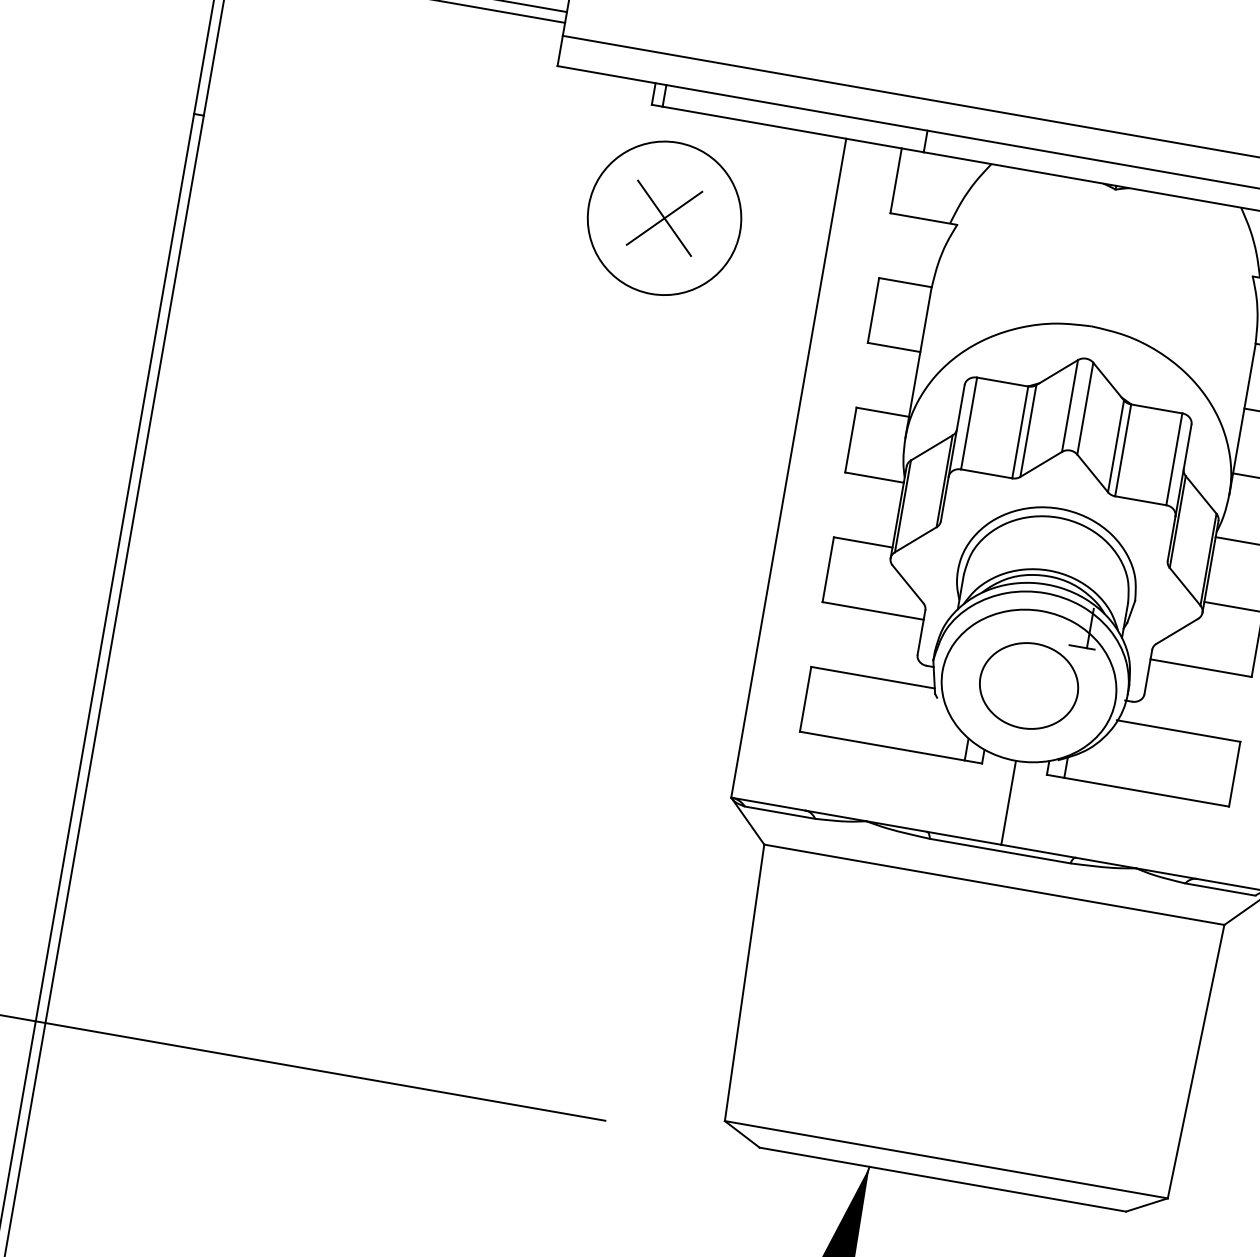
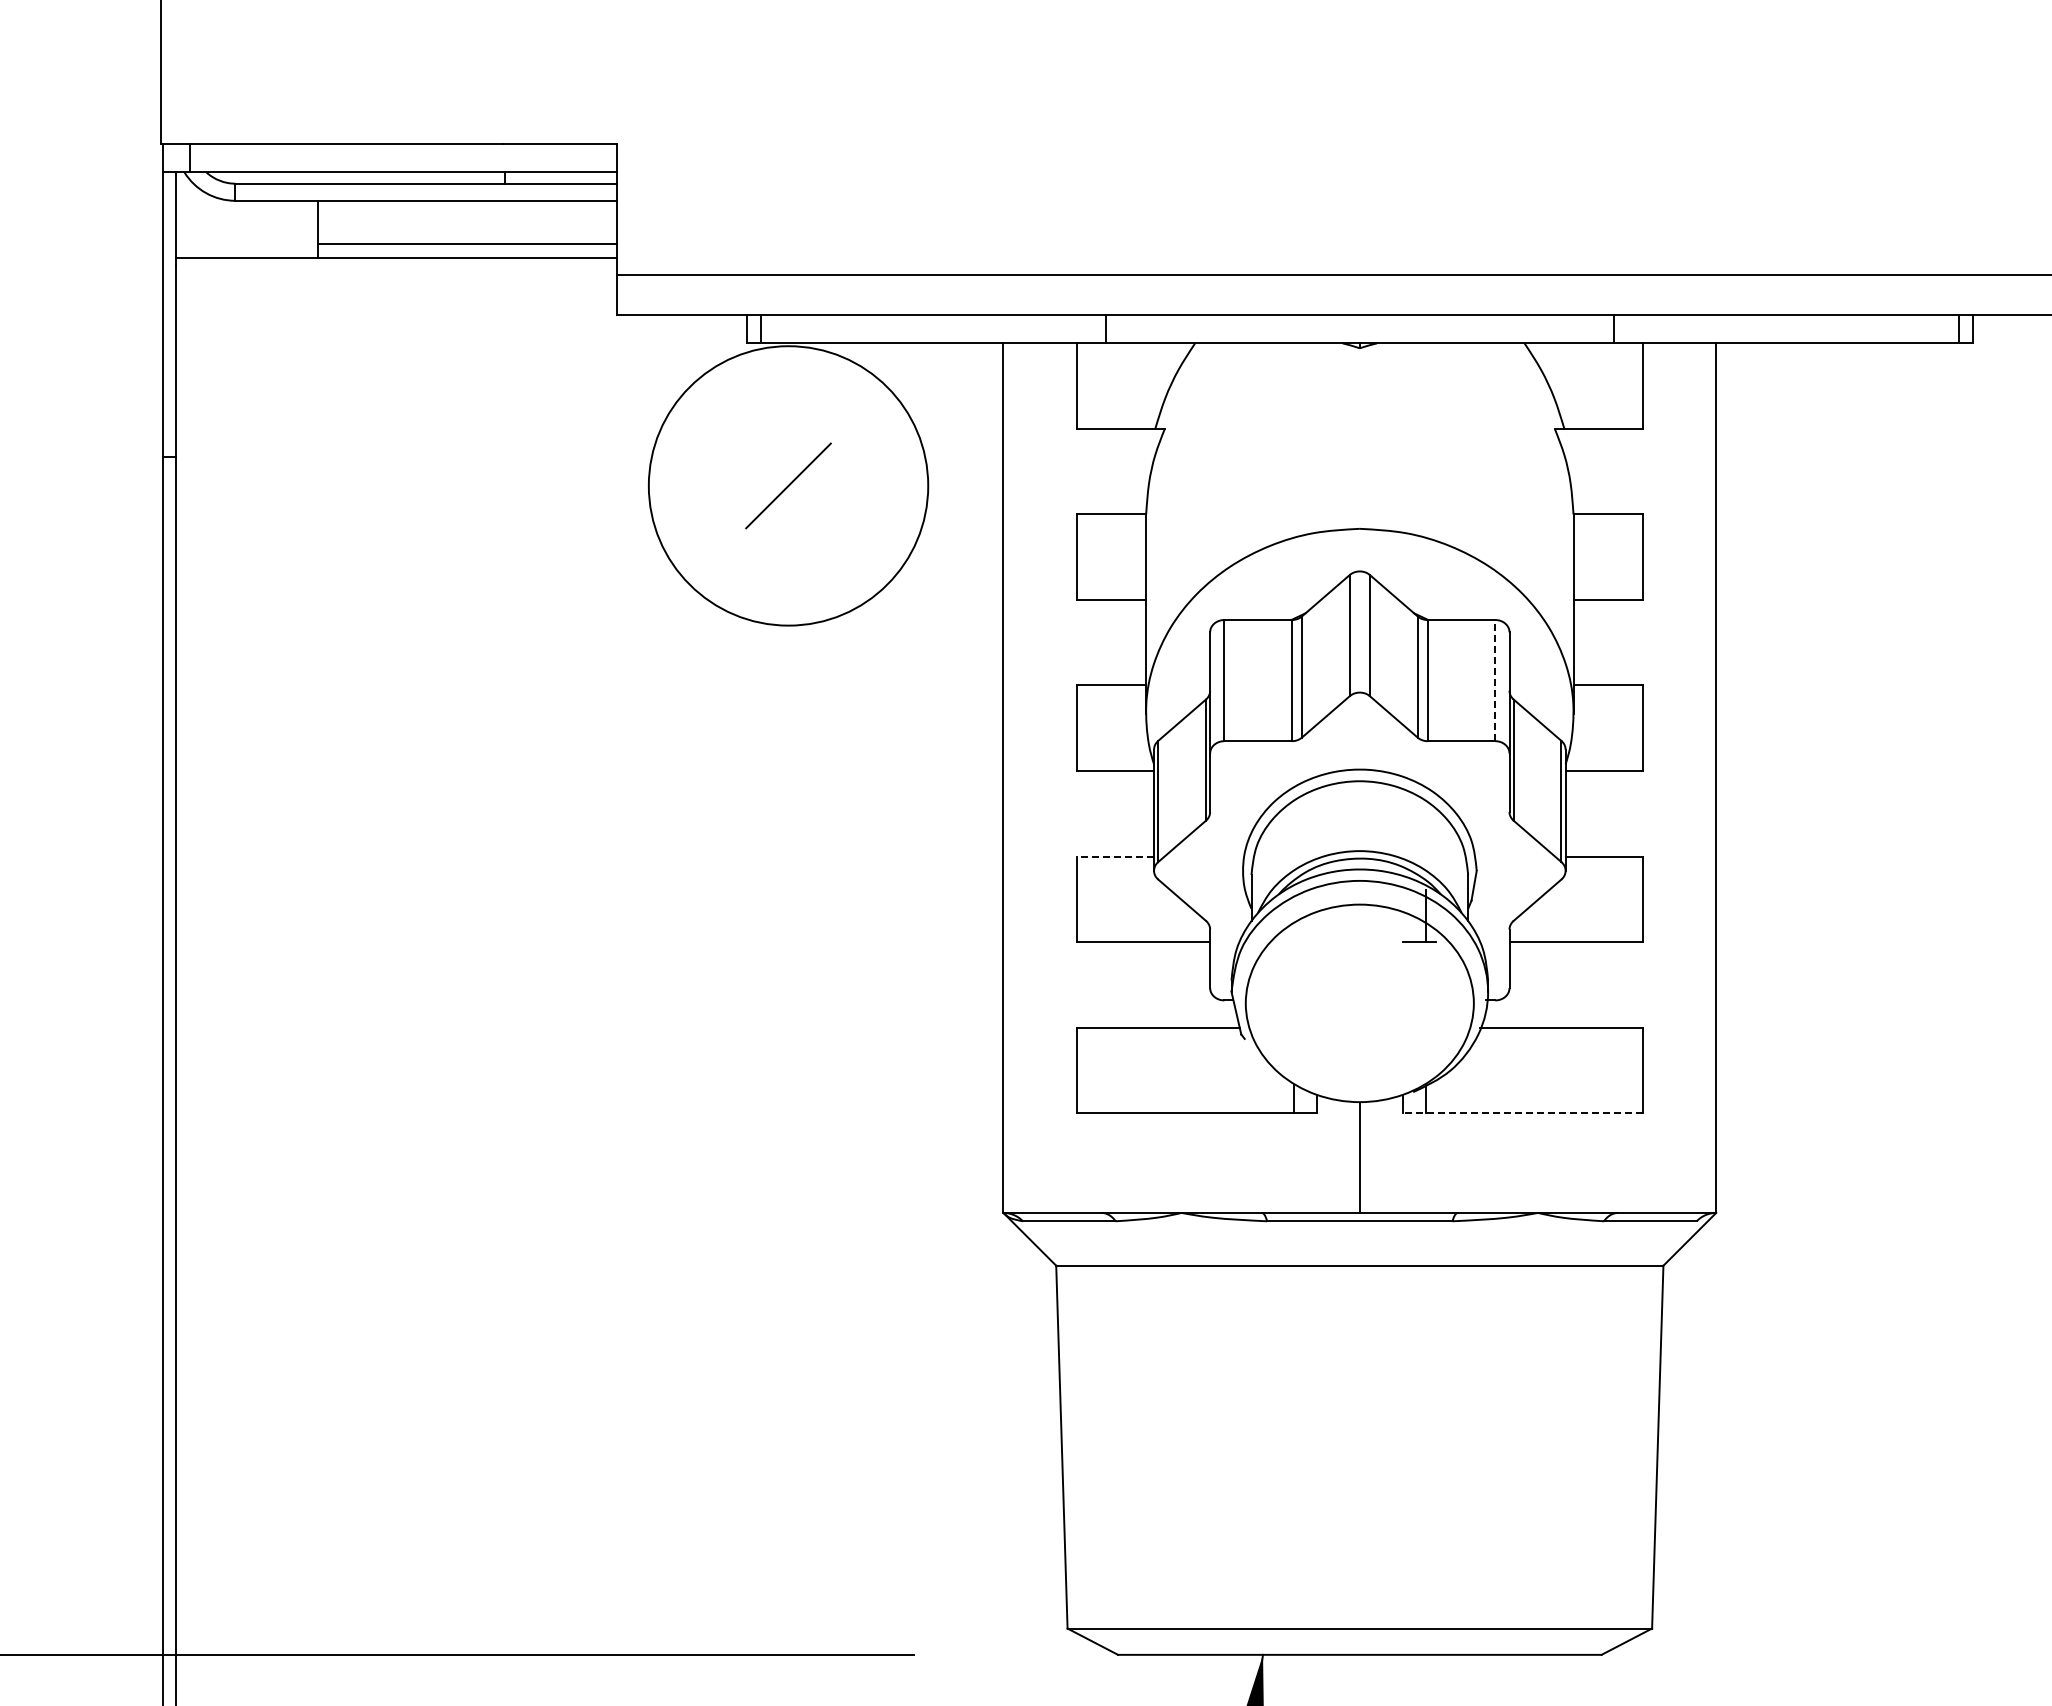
circle: (664, 218) -> (788, 485), size x1.4
line: (664, 218) -> (788, 485), removed
line: (1174, 459) -> (1495, 680), solid -> dashed
line: (863, 542) -> (1115, 856), solid -> dashed
part: (1028, 685) -> (1359, 1002), removed
line: (1137, 790) -> (1522, 1113), solid -> dashed

